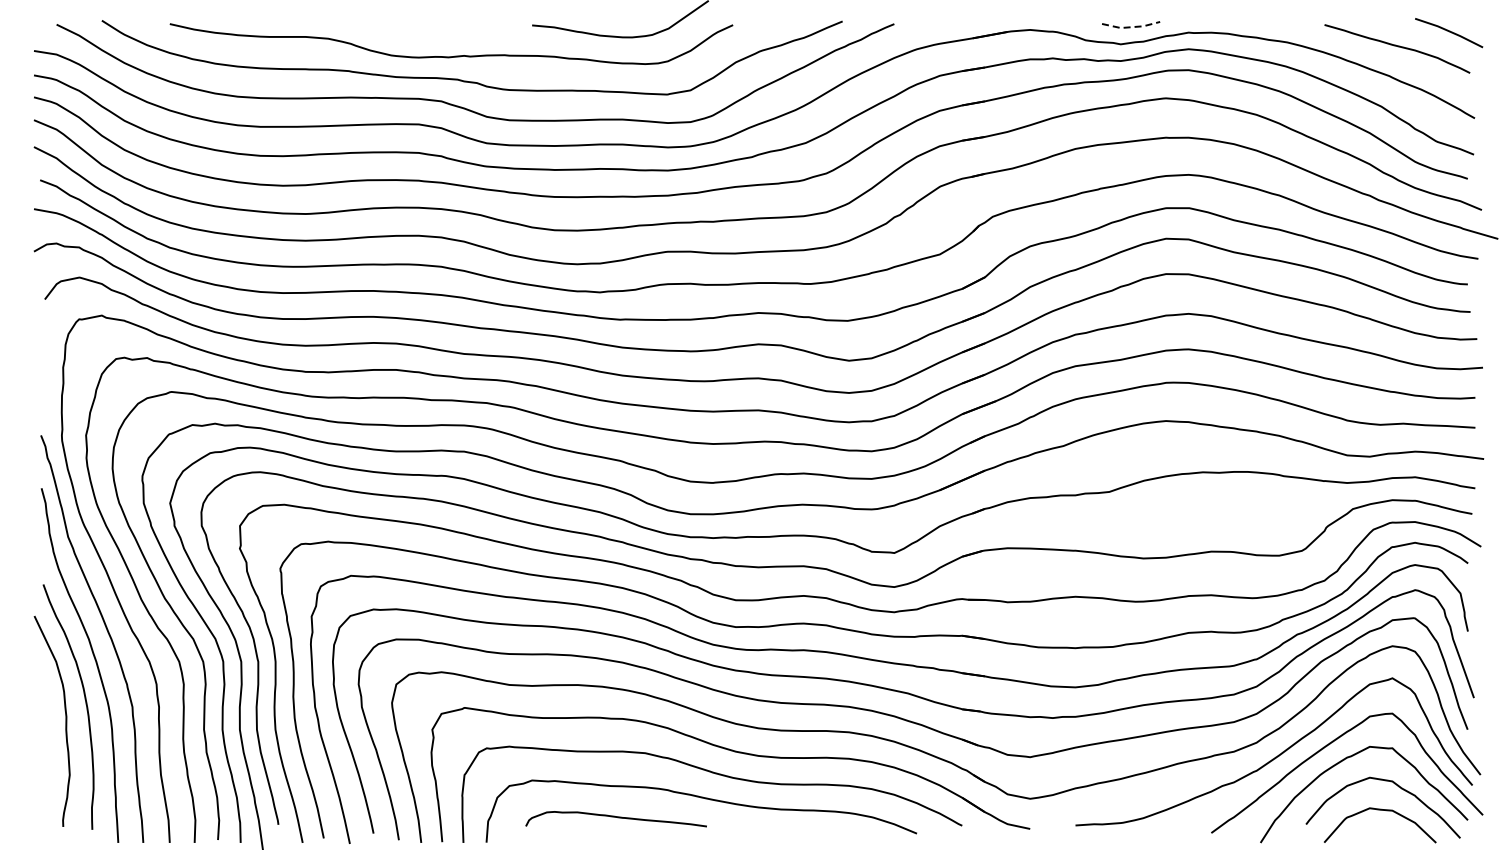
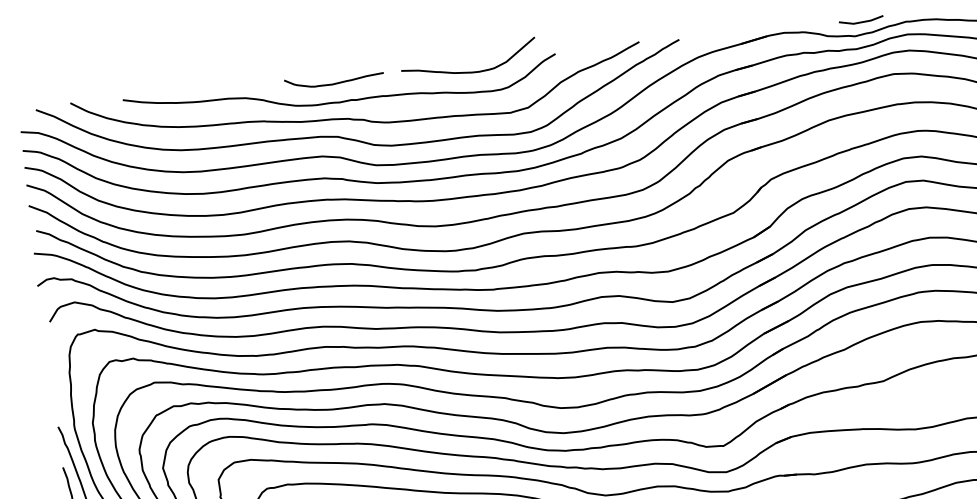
line: (1131, 27) -> (861, 22), dashed -> solid
curve: (445, 31) -> (335, 82), added

